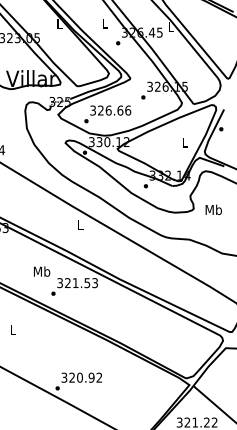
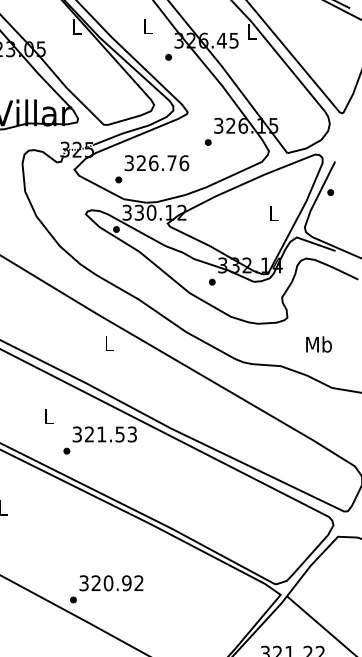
text: (120, 110) -> (172, 163), 326.66 -> 326.76
text: (213, 209) -> (318, 343), moved
text: (41, 271) -> (48, 416), Mb -> L

